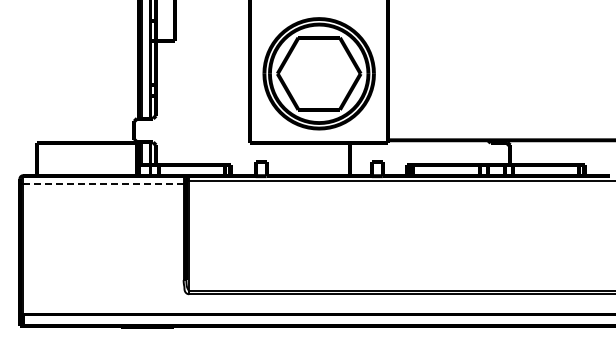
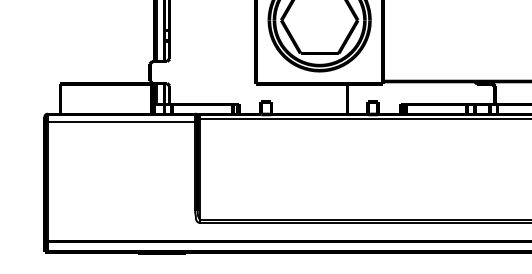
line: (102, 184) -> (120, 122), dashed -> solid

